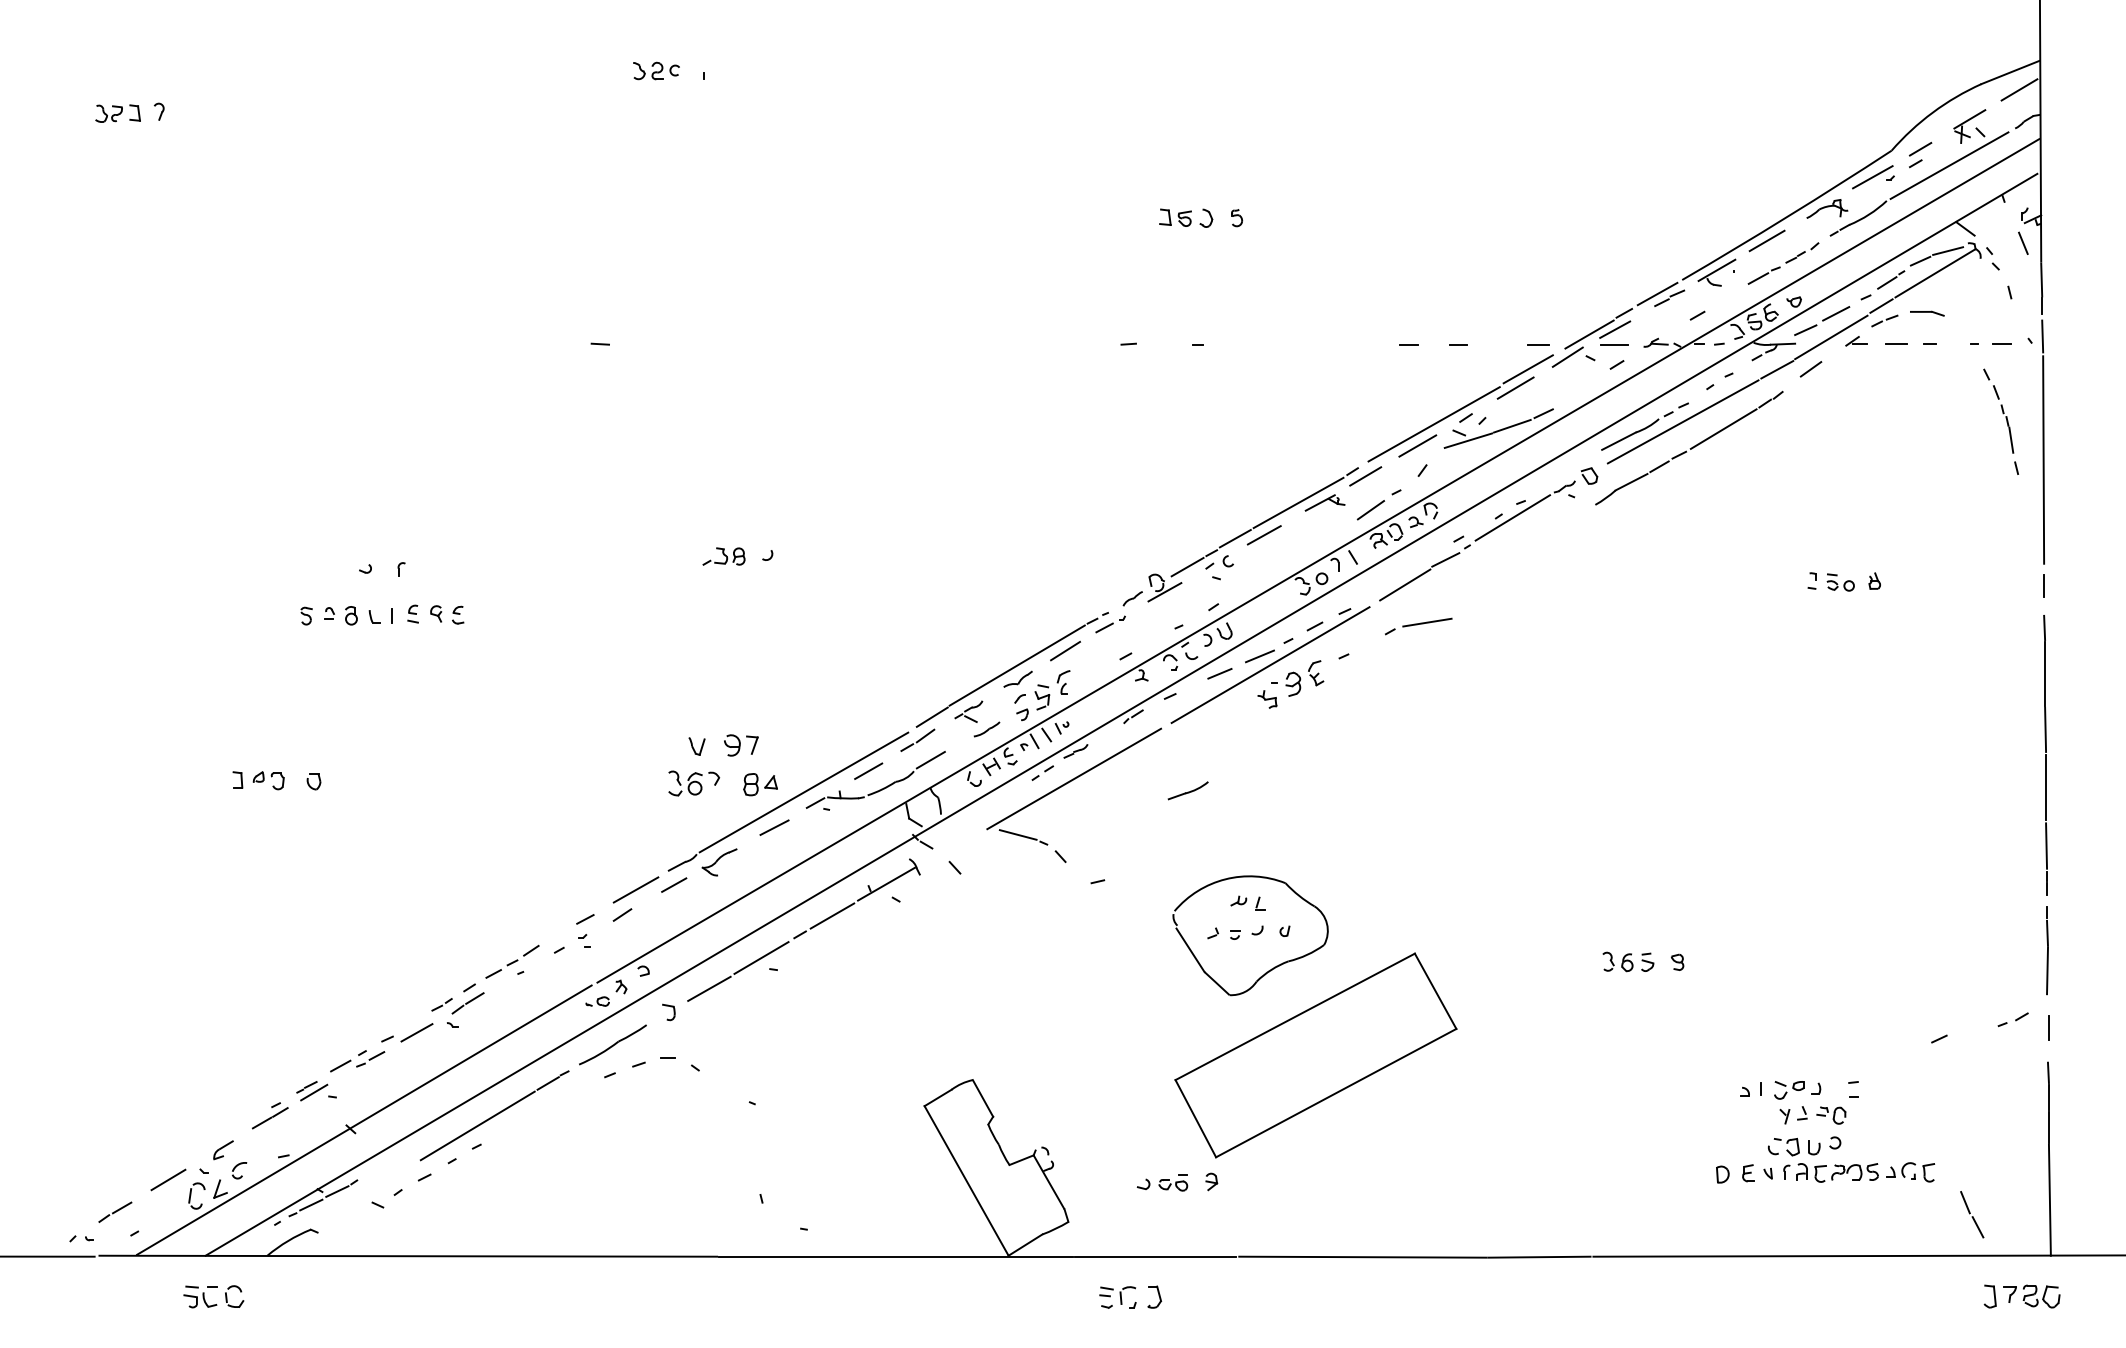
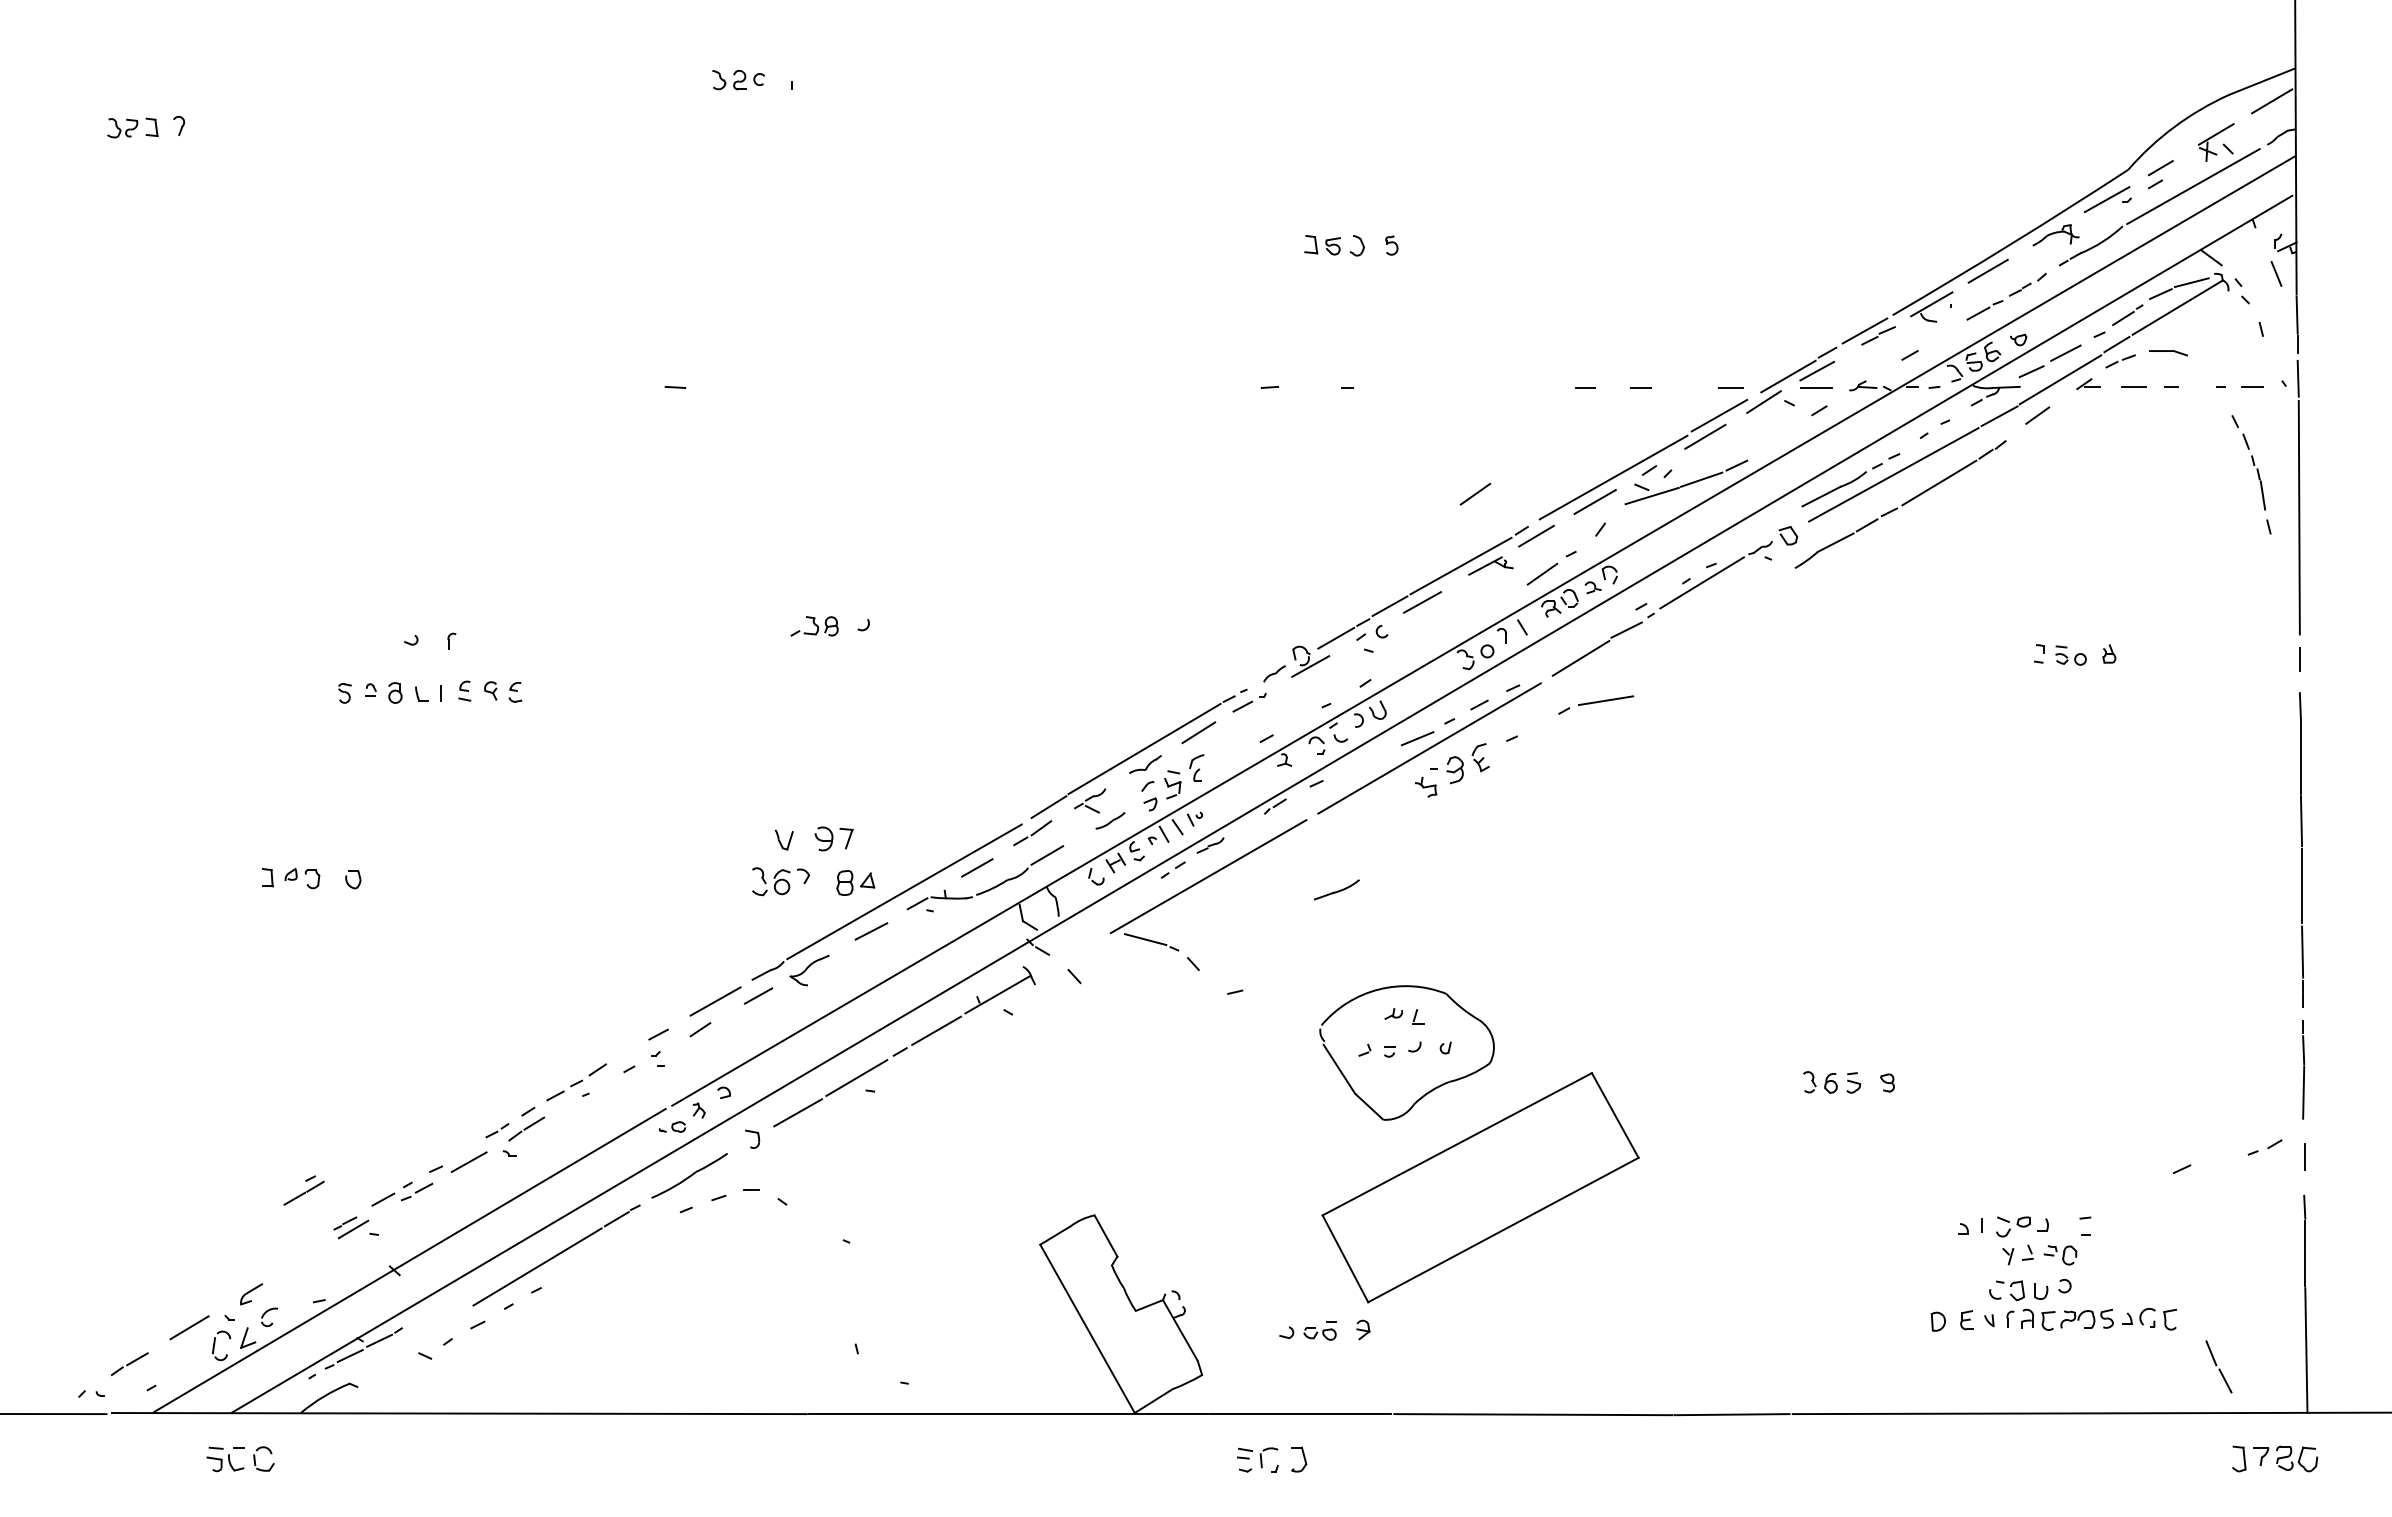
line: (1311, 438) -> (1475, 493), added
line: (1219, 673) -> (1372, 757), removed
part: (269, 1115) -> (303, 1190), moved

